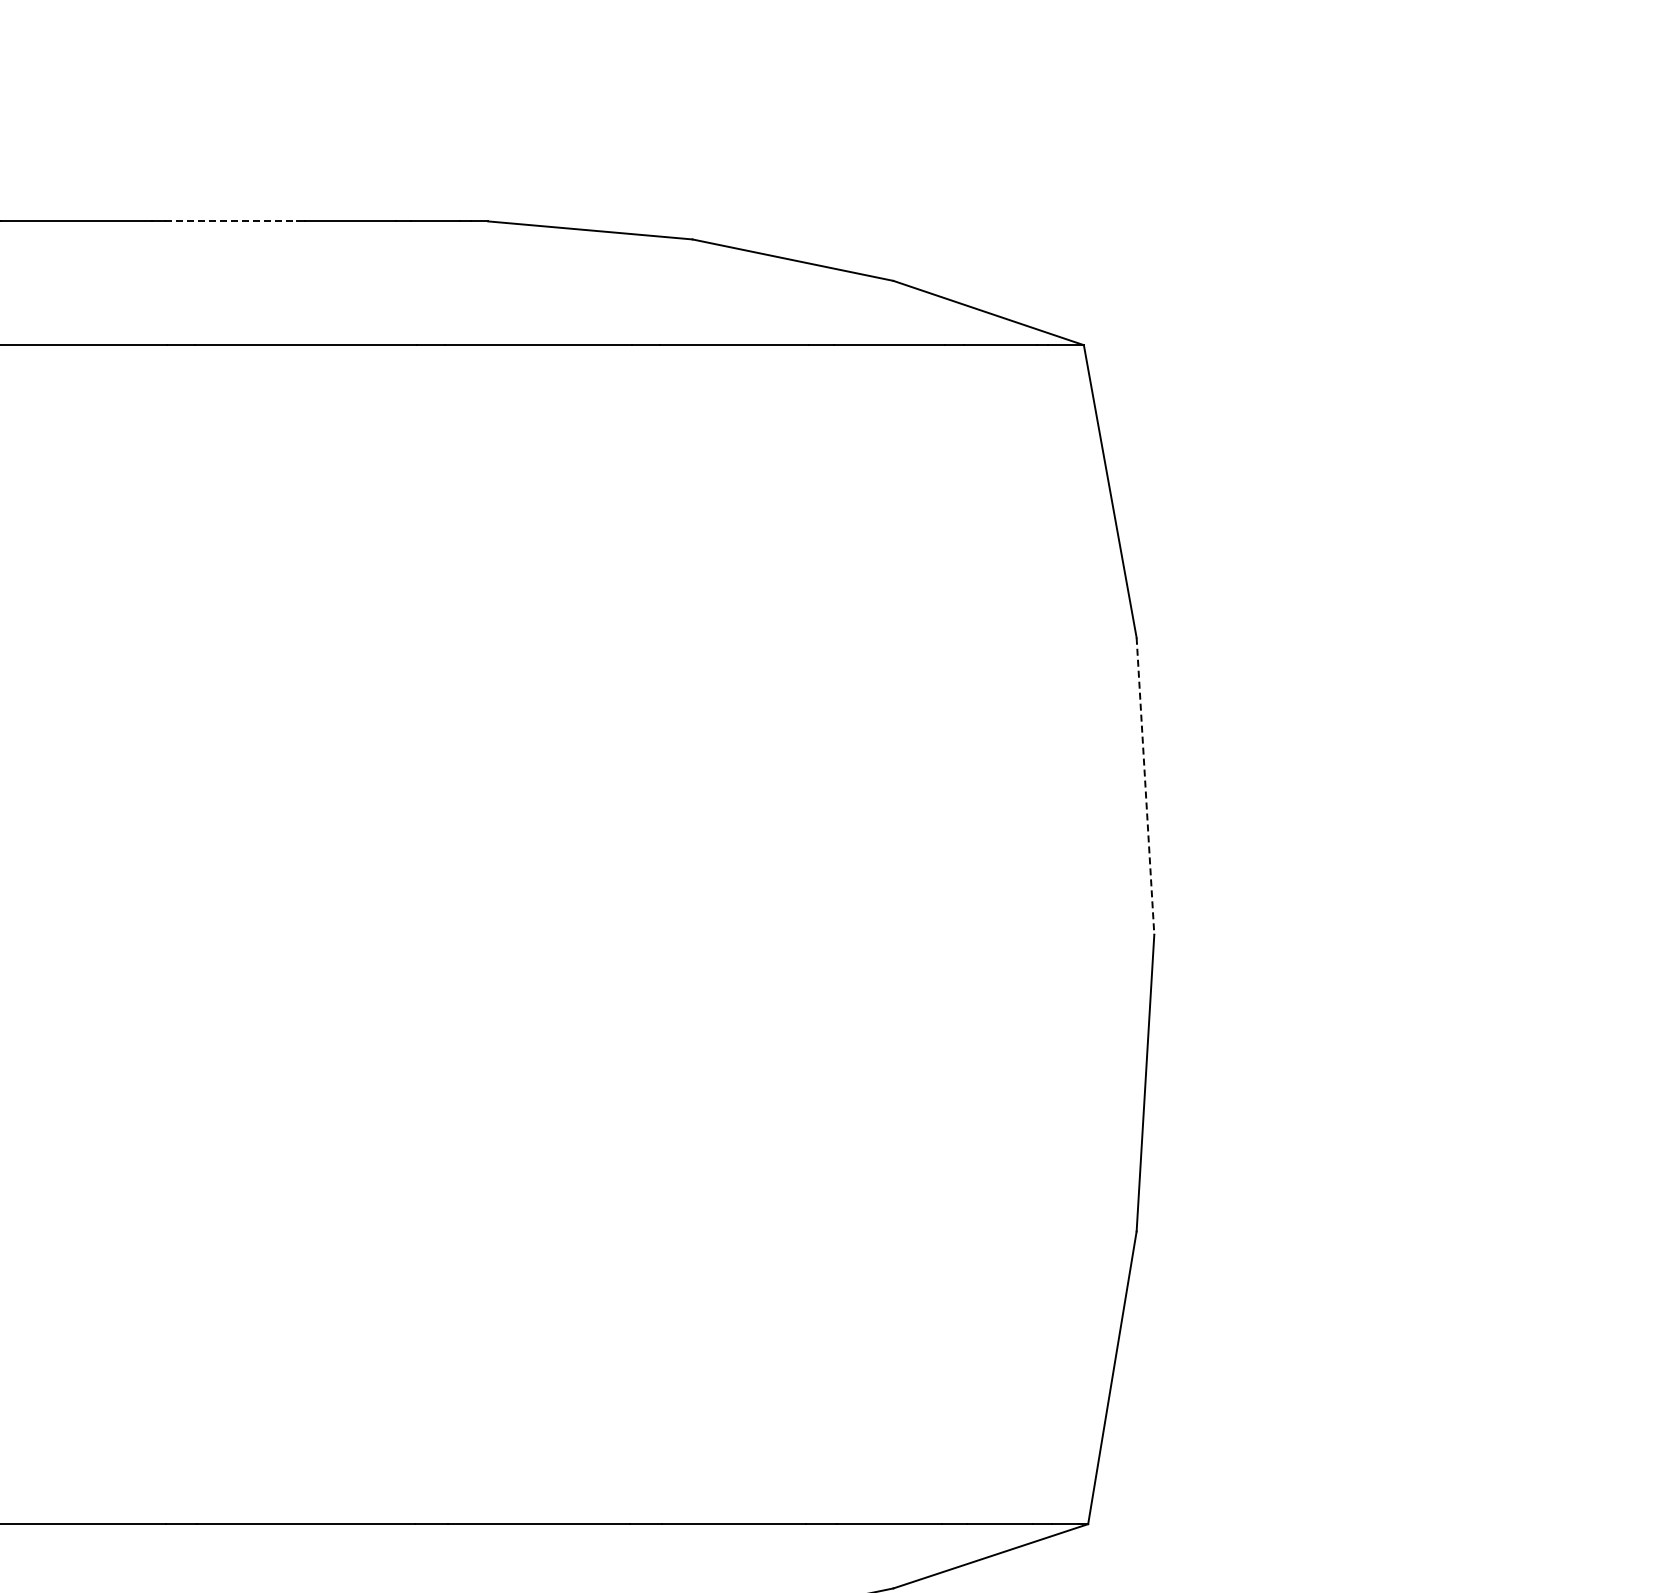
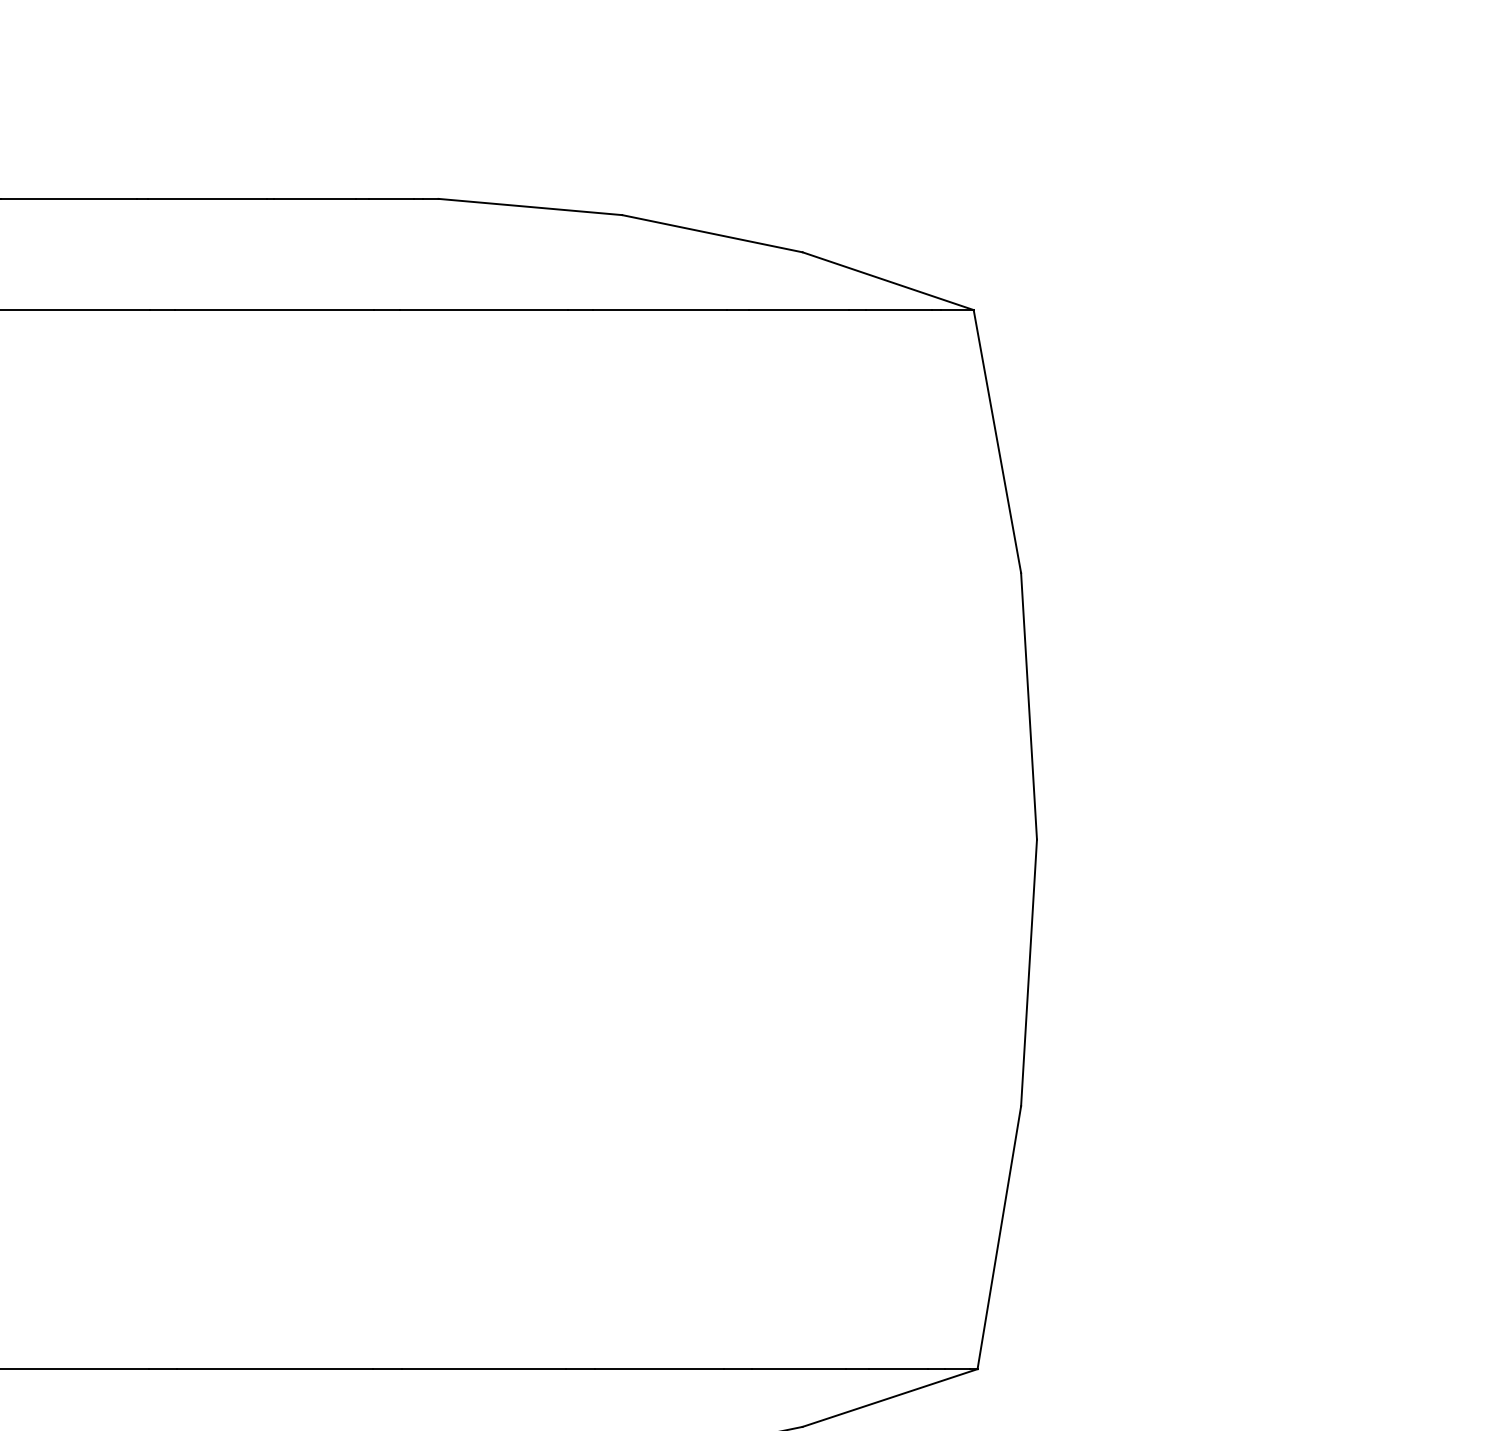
line: (231, 221) -> (208, 198), dashed -> solid
line: (1145, 786) -> (1029, 706), dashed -> solid

